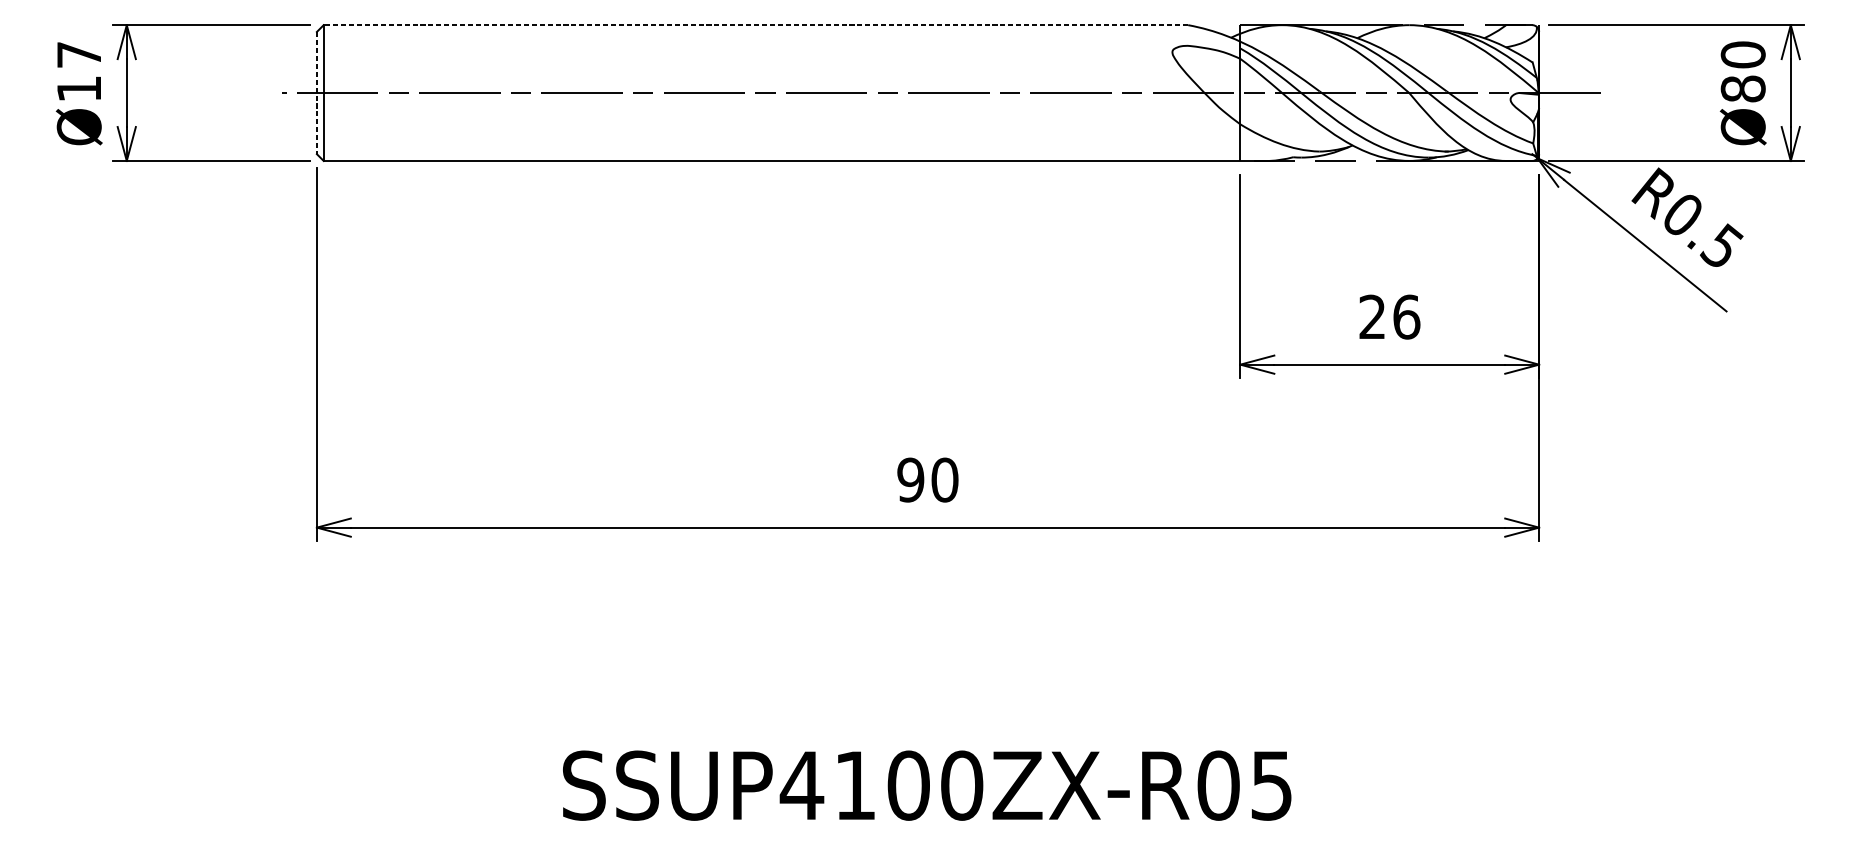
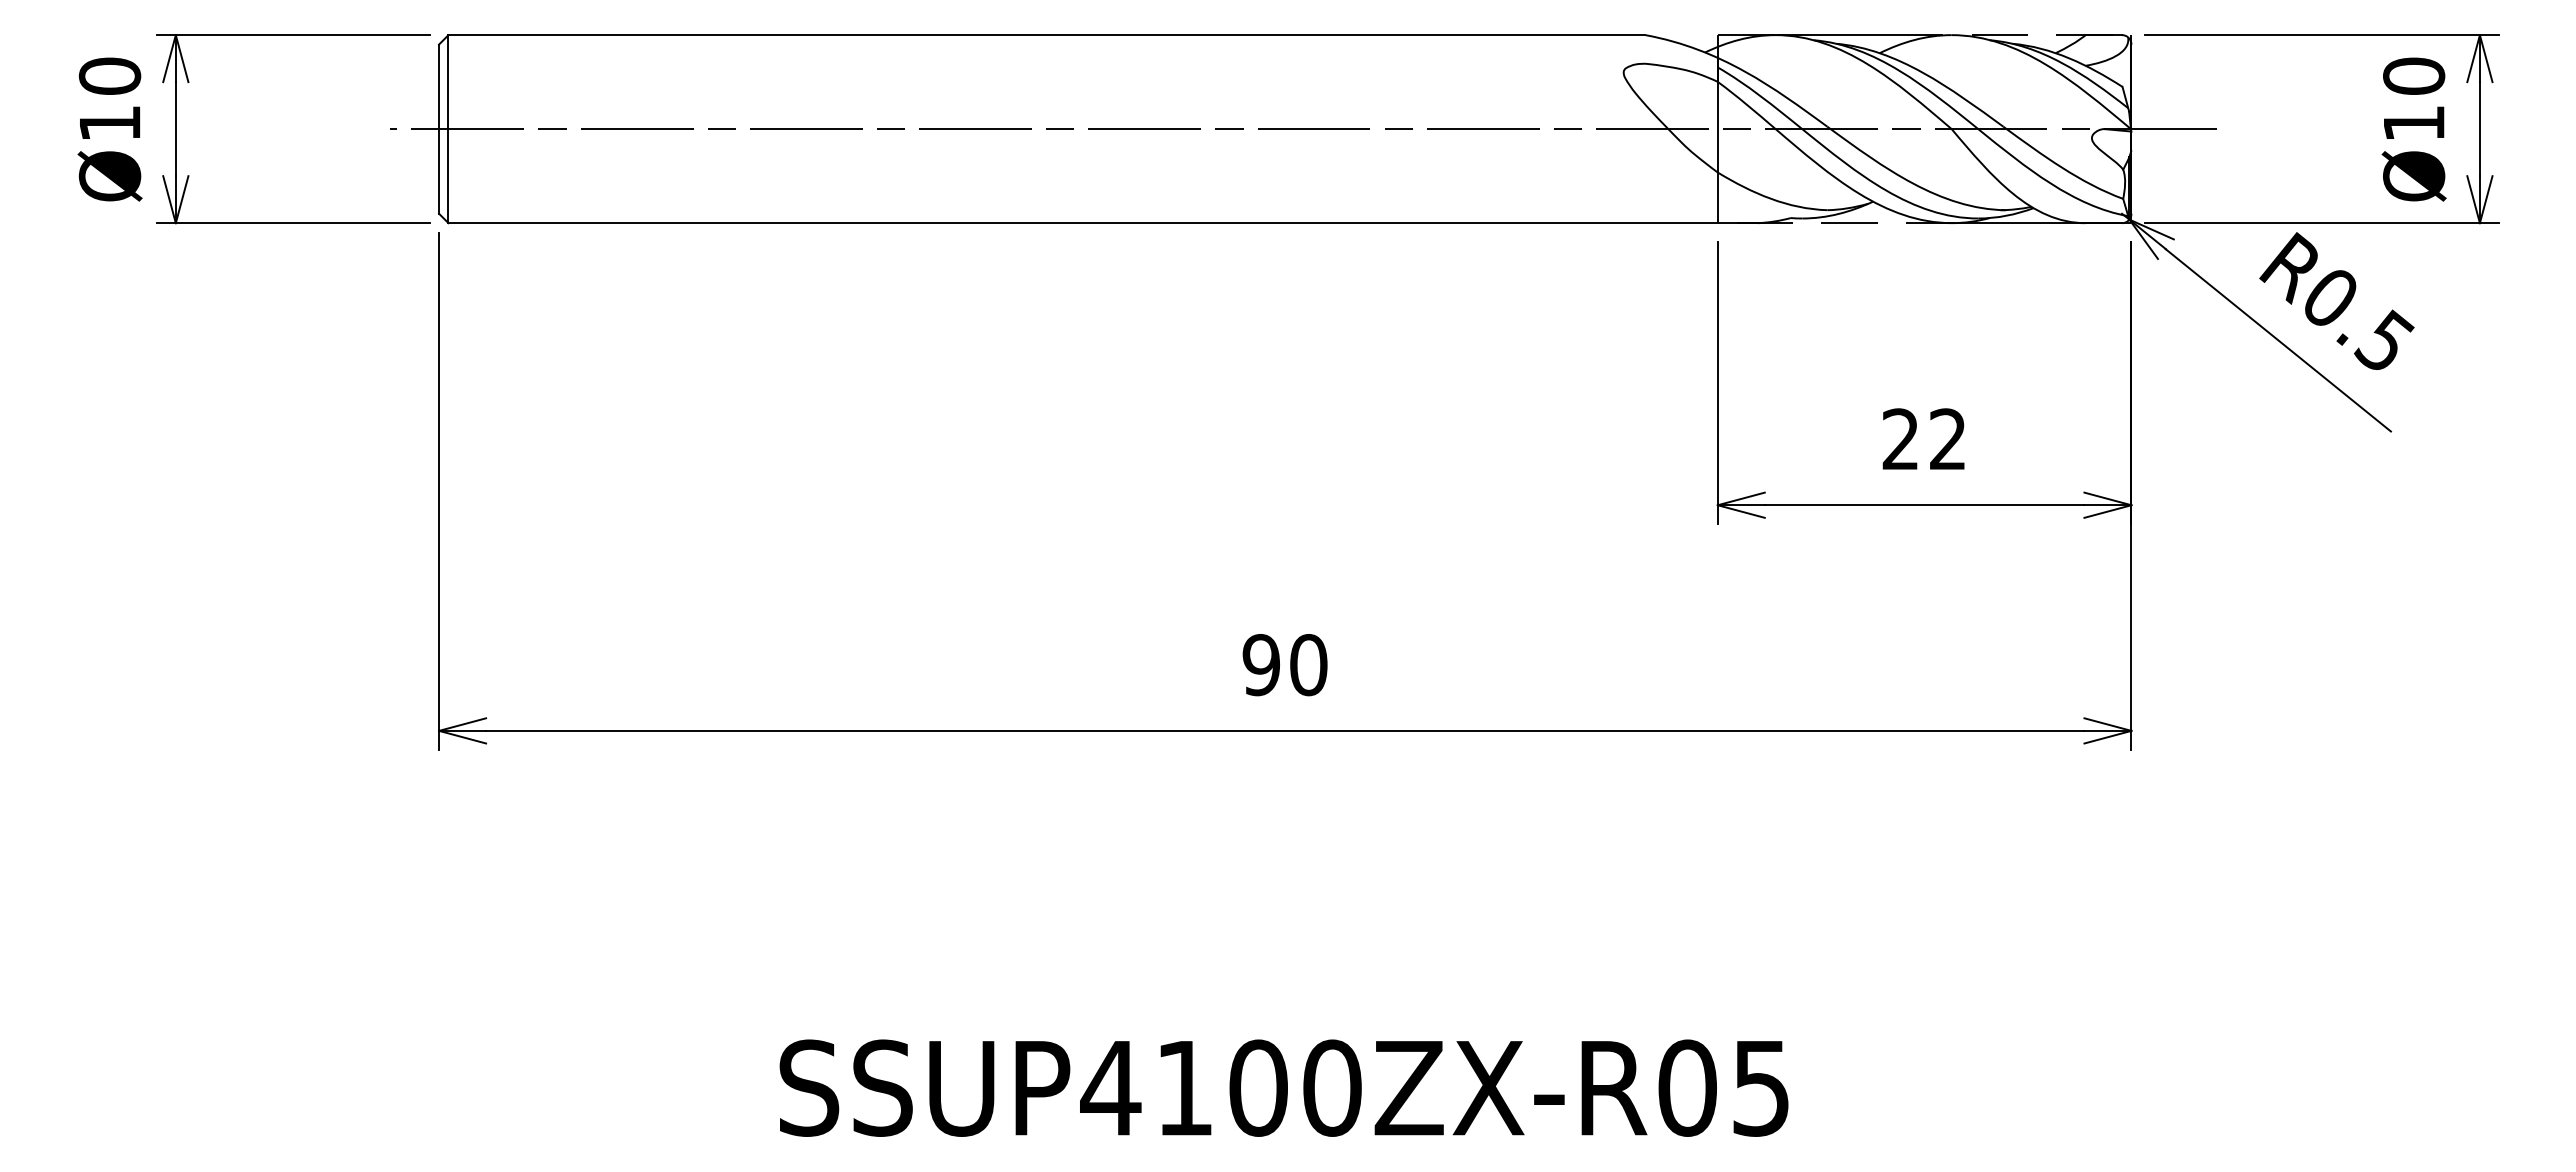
line: (755, 25) -> (1046, 35), dashed -> solid
text: (78, 54) -> (109, 75), Ø17 -> Ø10
text: (1743, 88) -> (2414, 123), Ø80 -> Ø10
line: (317, 93) -> (439, 129), dashed -> solid
text: (1407, 317) -> (1948, 439), 26 -> 22

